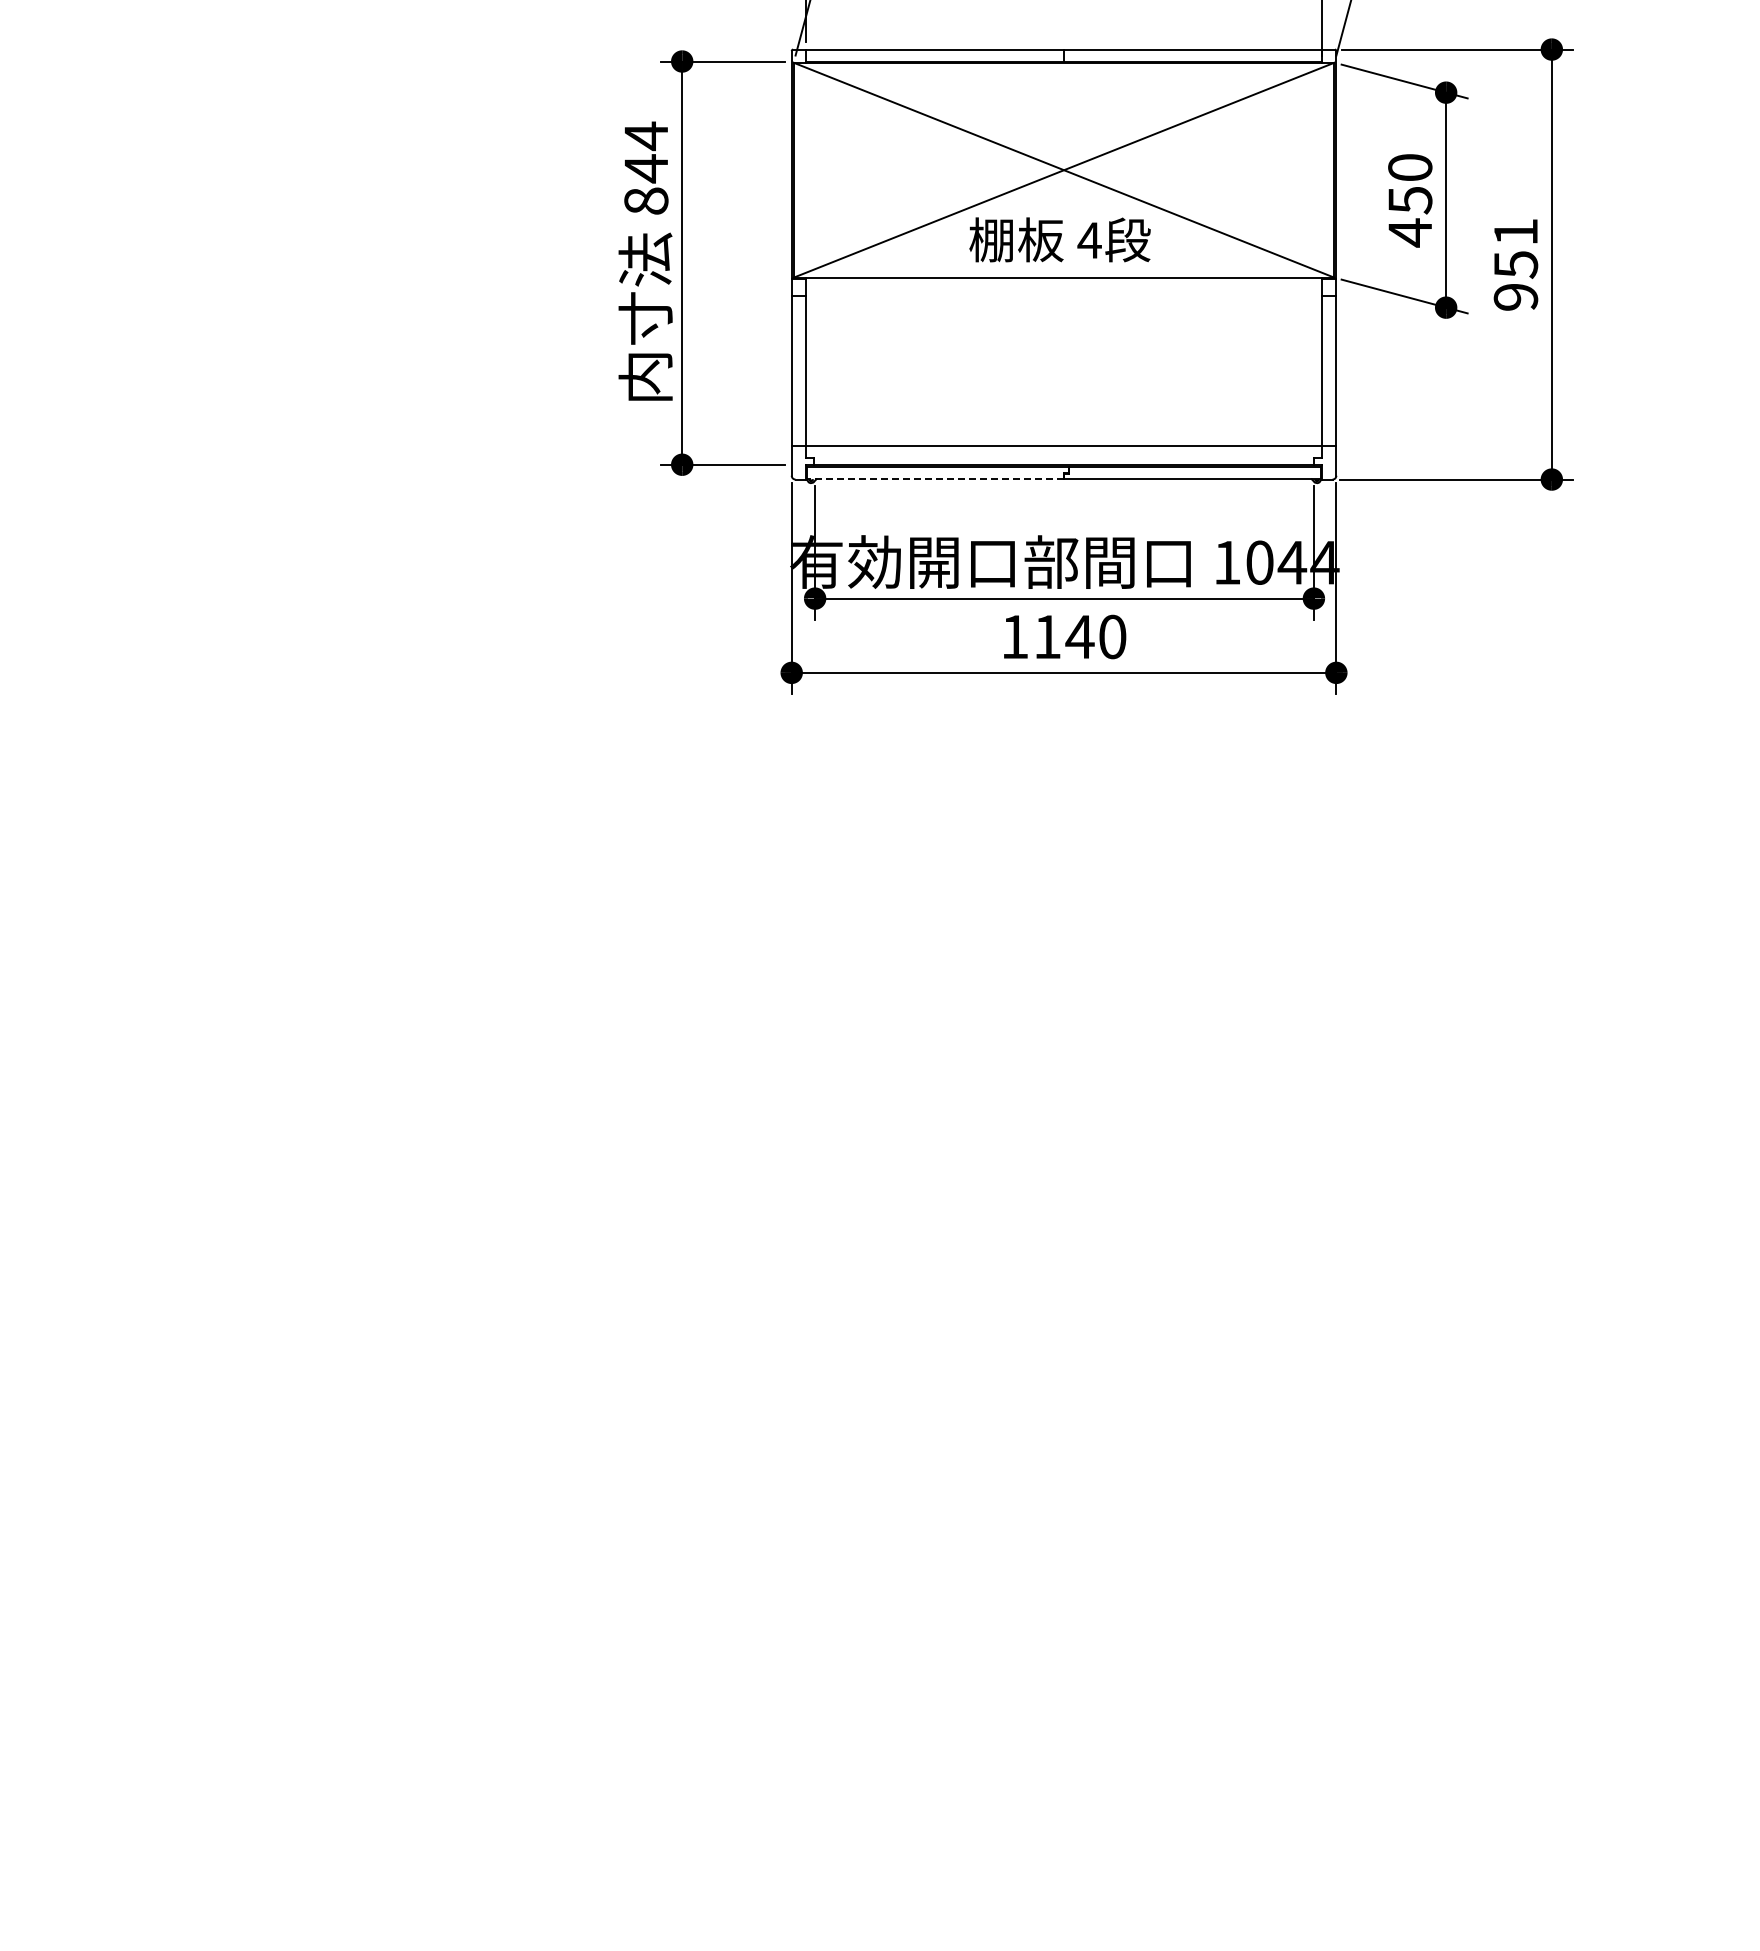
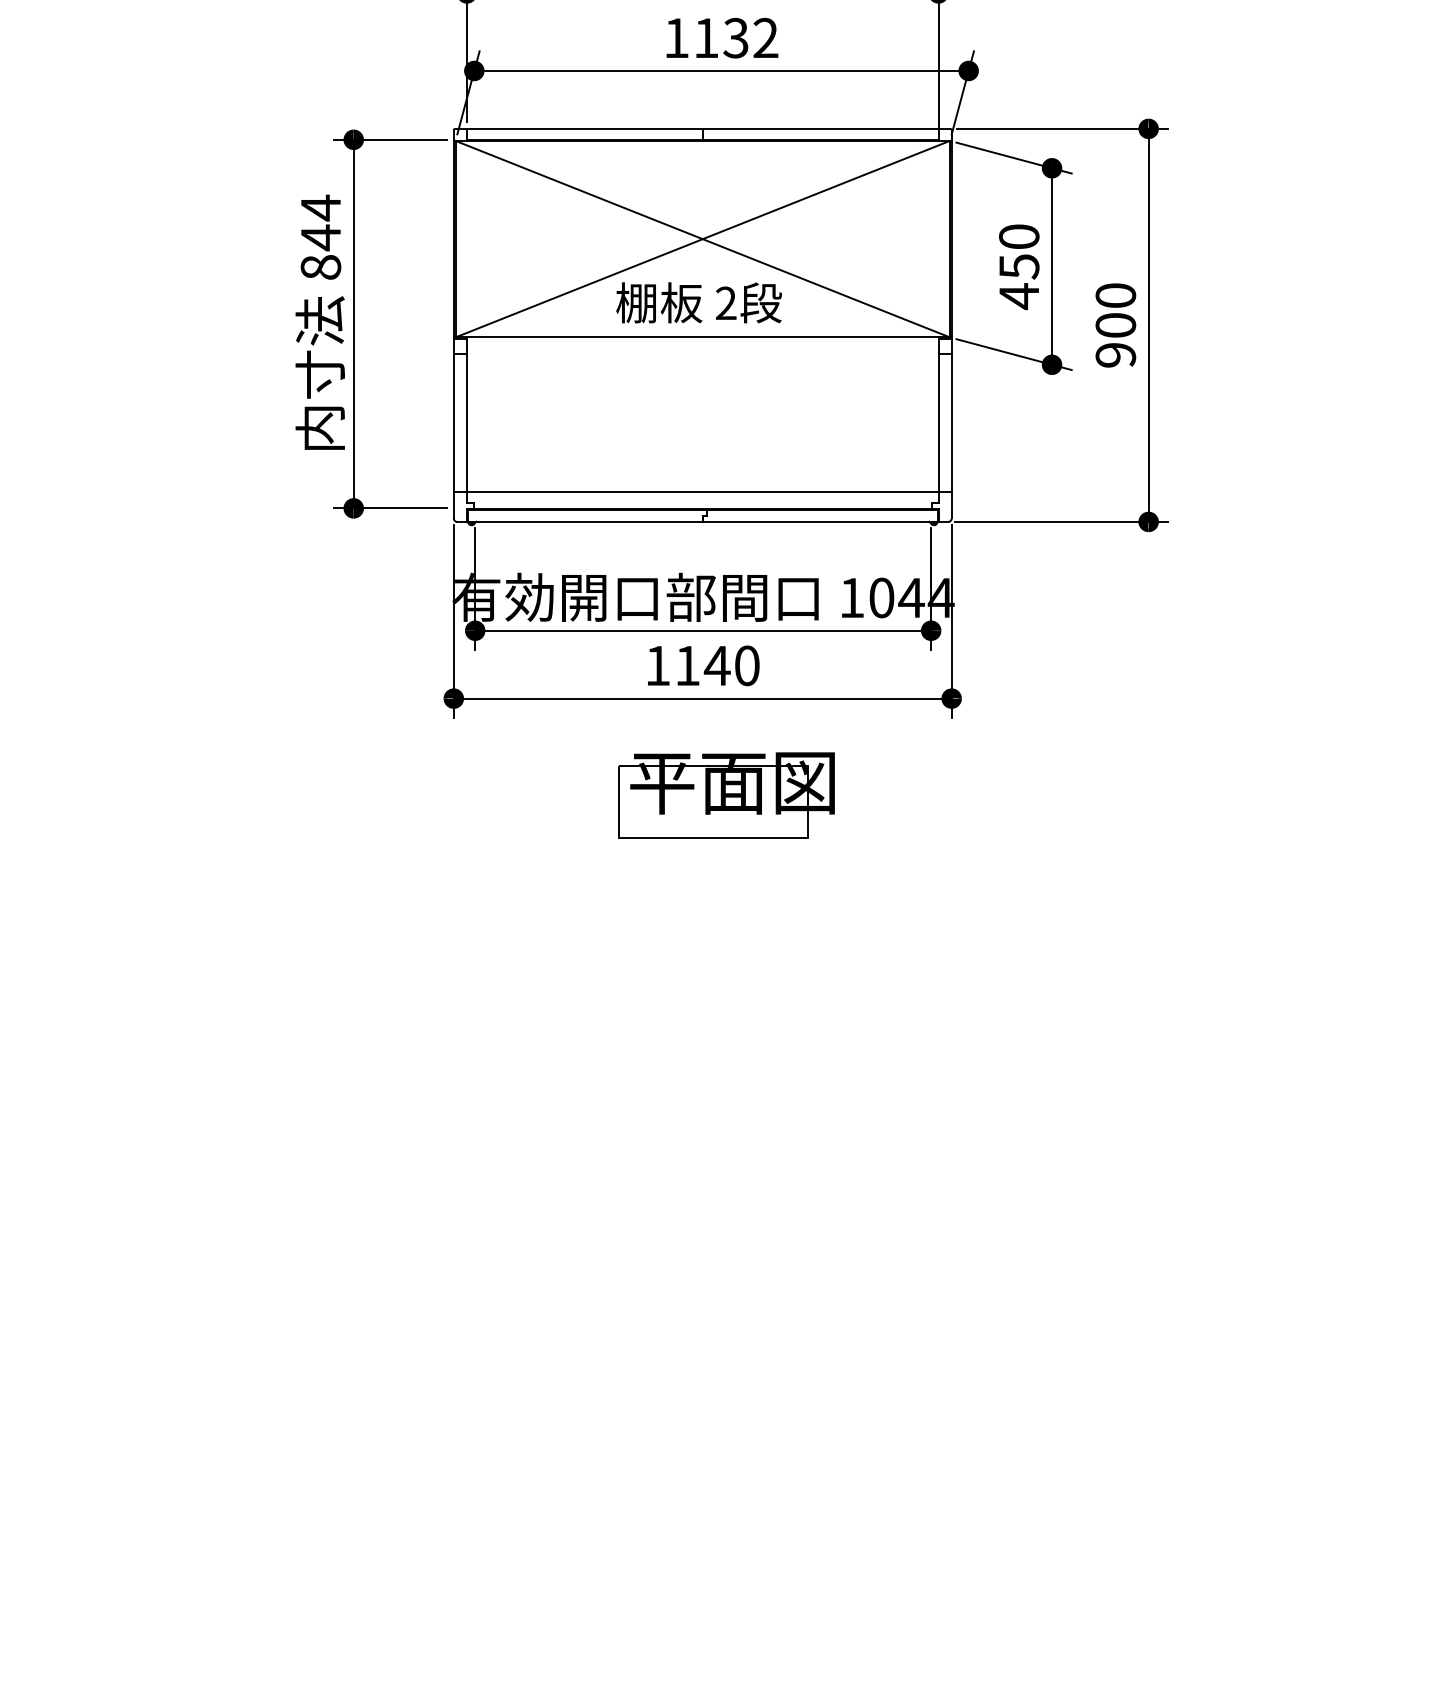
text: (1089, 240) -> (726, 303), 4 -> 2
text: (1515, 248) -> (1115, 310), 951 -> 900
line: (934, 479) -> (584, 521), dashed -> solid
part: (1090, 778) -> (726, 795), added

